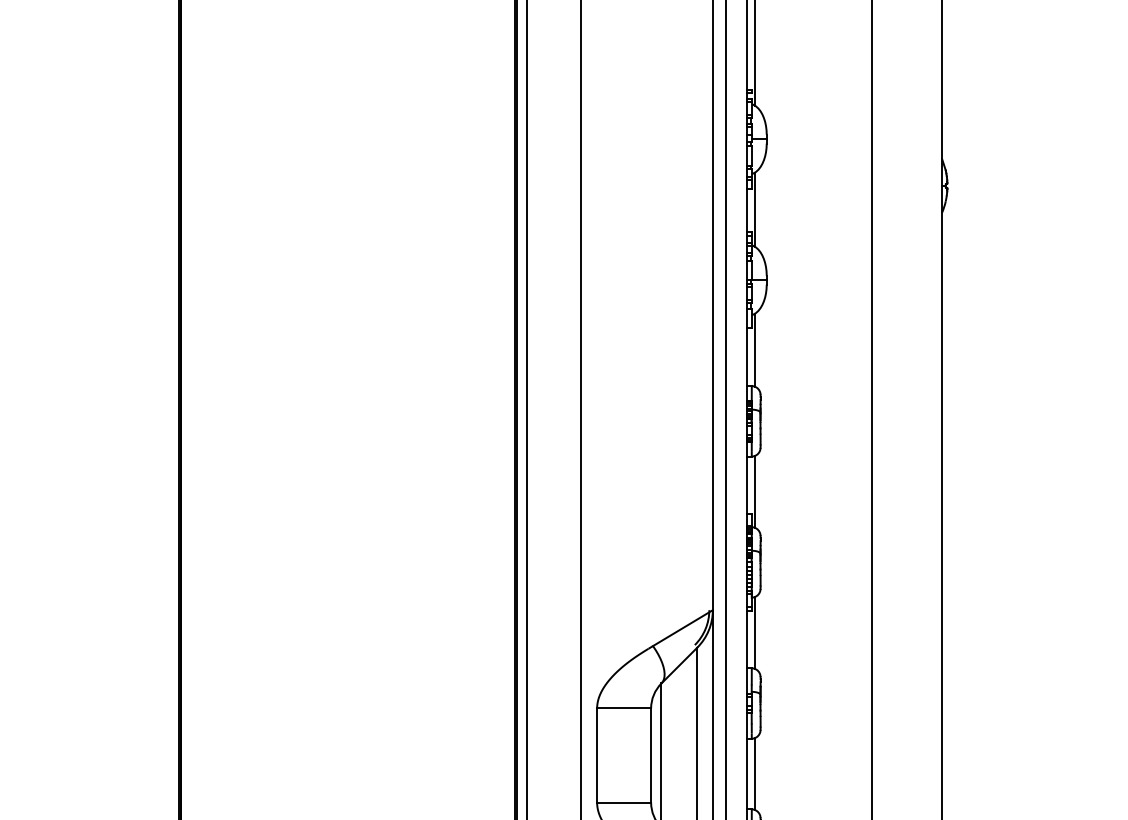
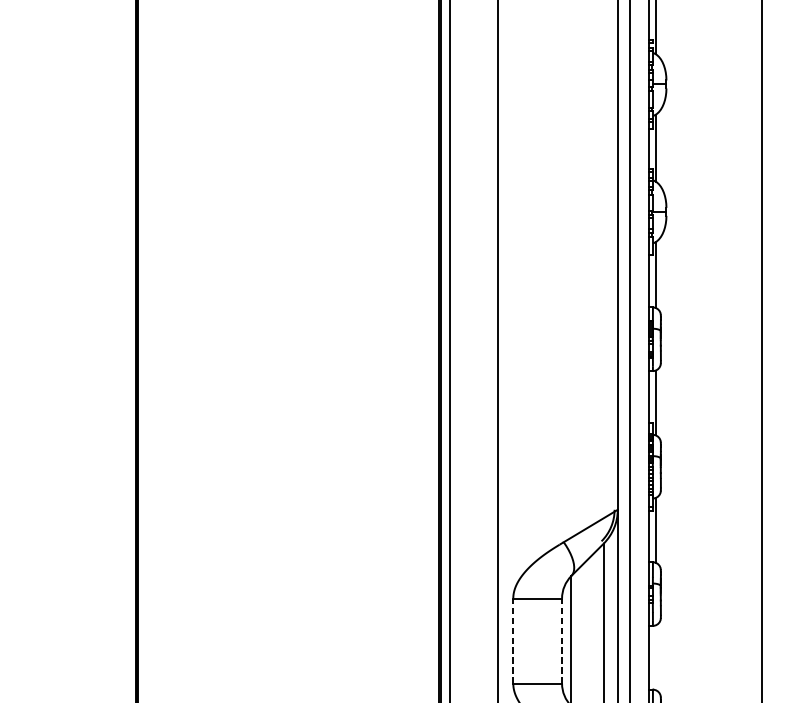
line: (597, 755) -> (513, 641), solid -> dashed
line: (651, 755) -> (562, 641), solid -> dashed
line: (754, 774) -> (655, 658), removed

